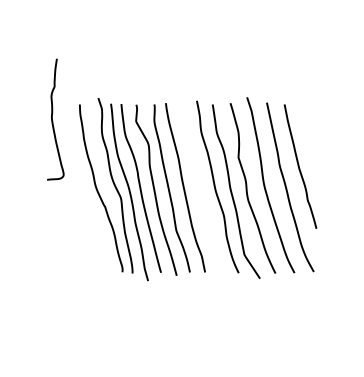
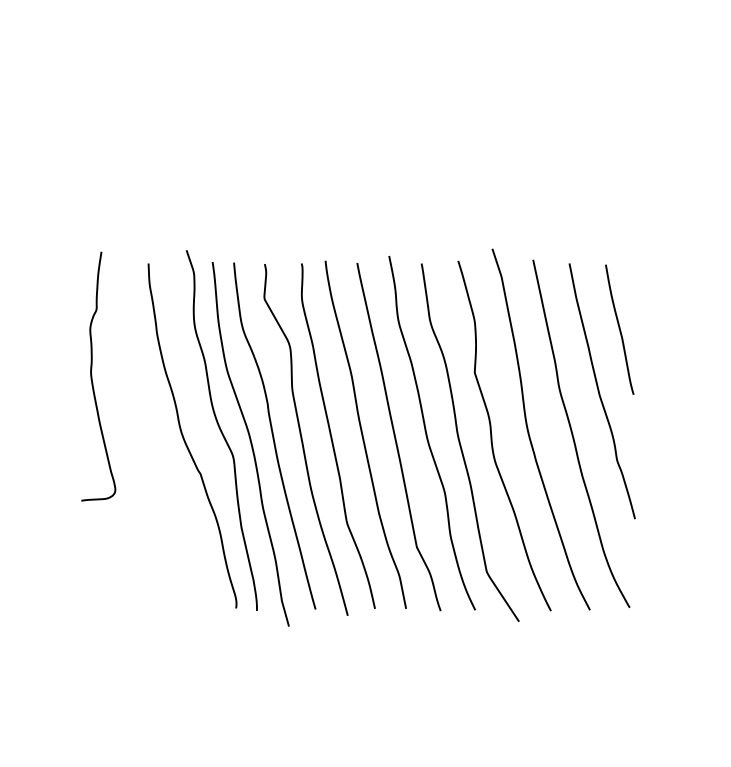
curve: (53, 121) -> (94, 380), moved
line: (308, 136) -> (618, 329), added
curve: (200, 188) -> (396, 436), added

